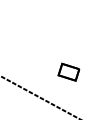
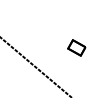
part: (68, 71) -> (76, 47), moved

